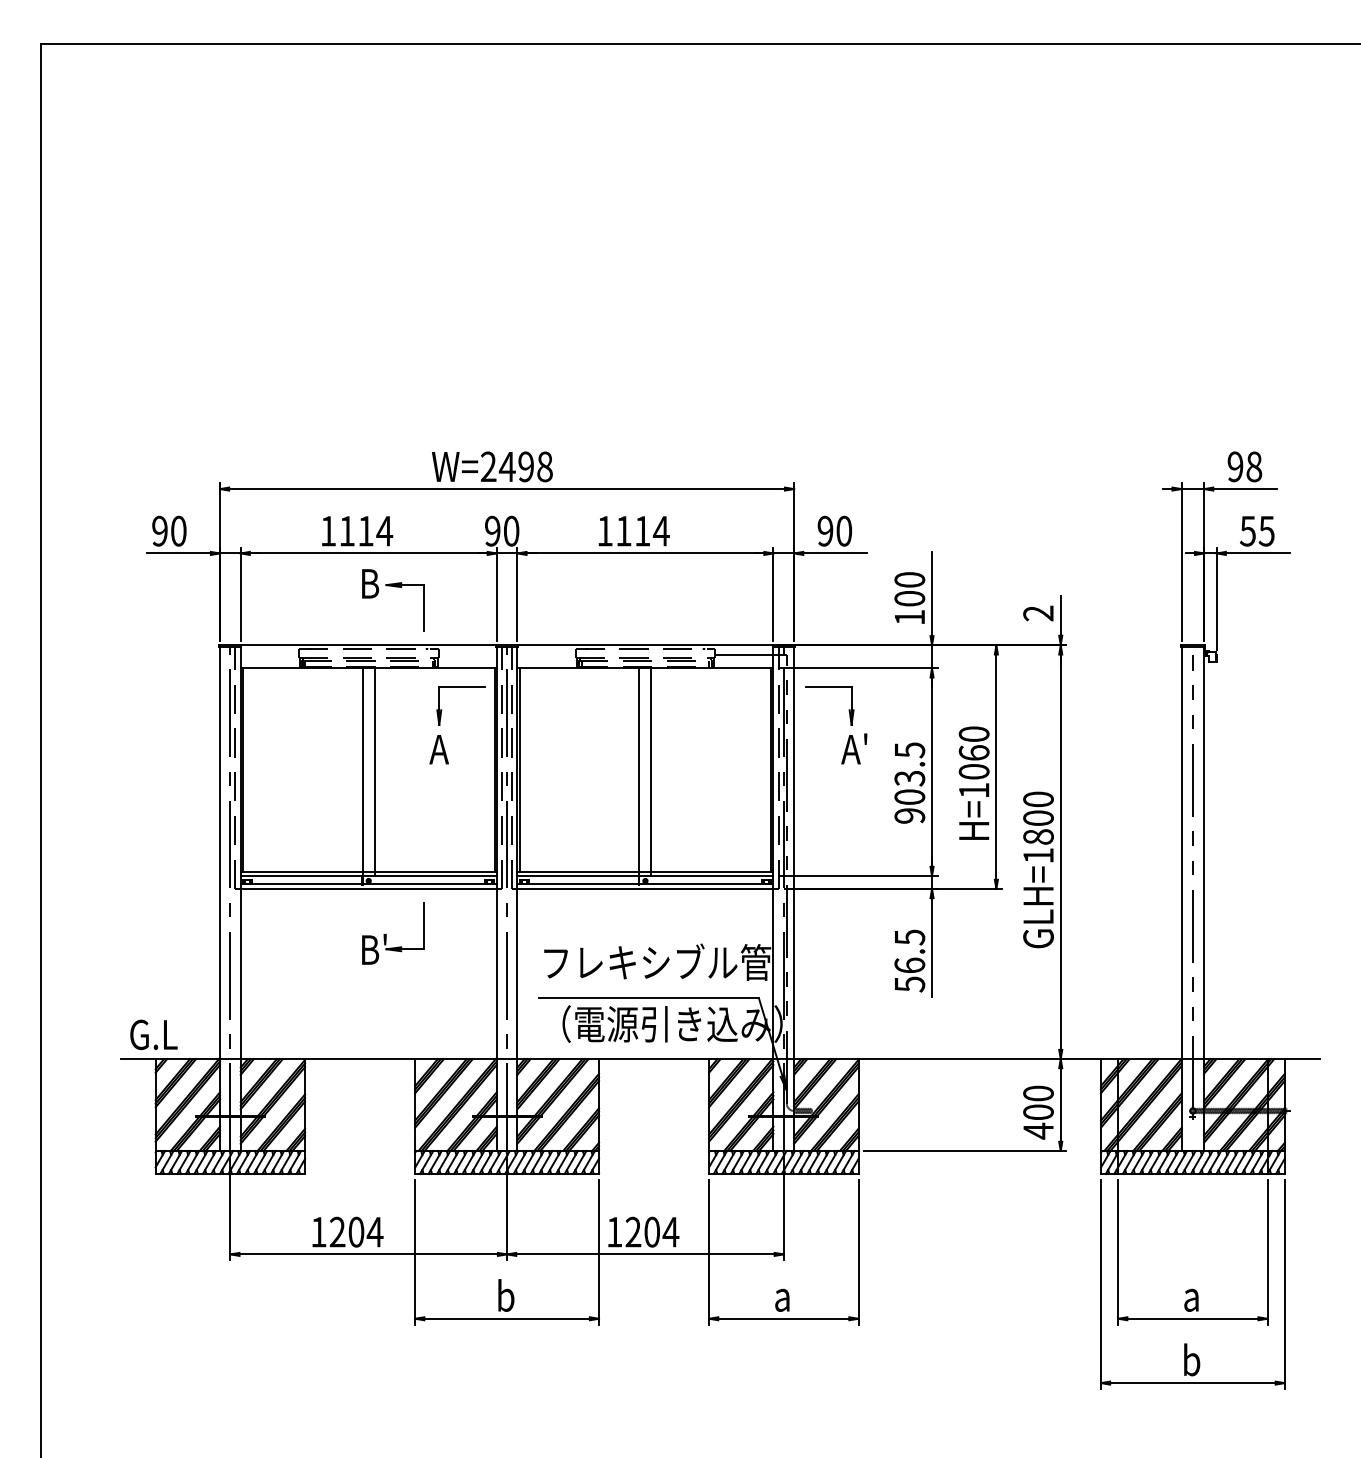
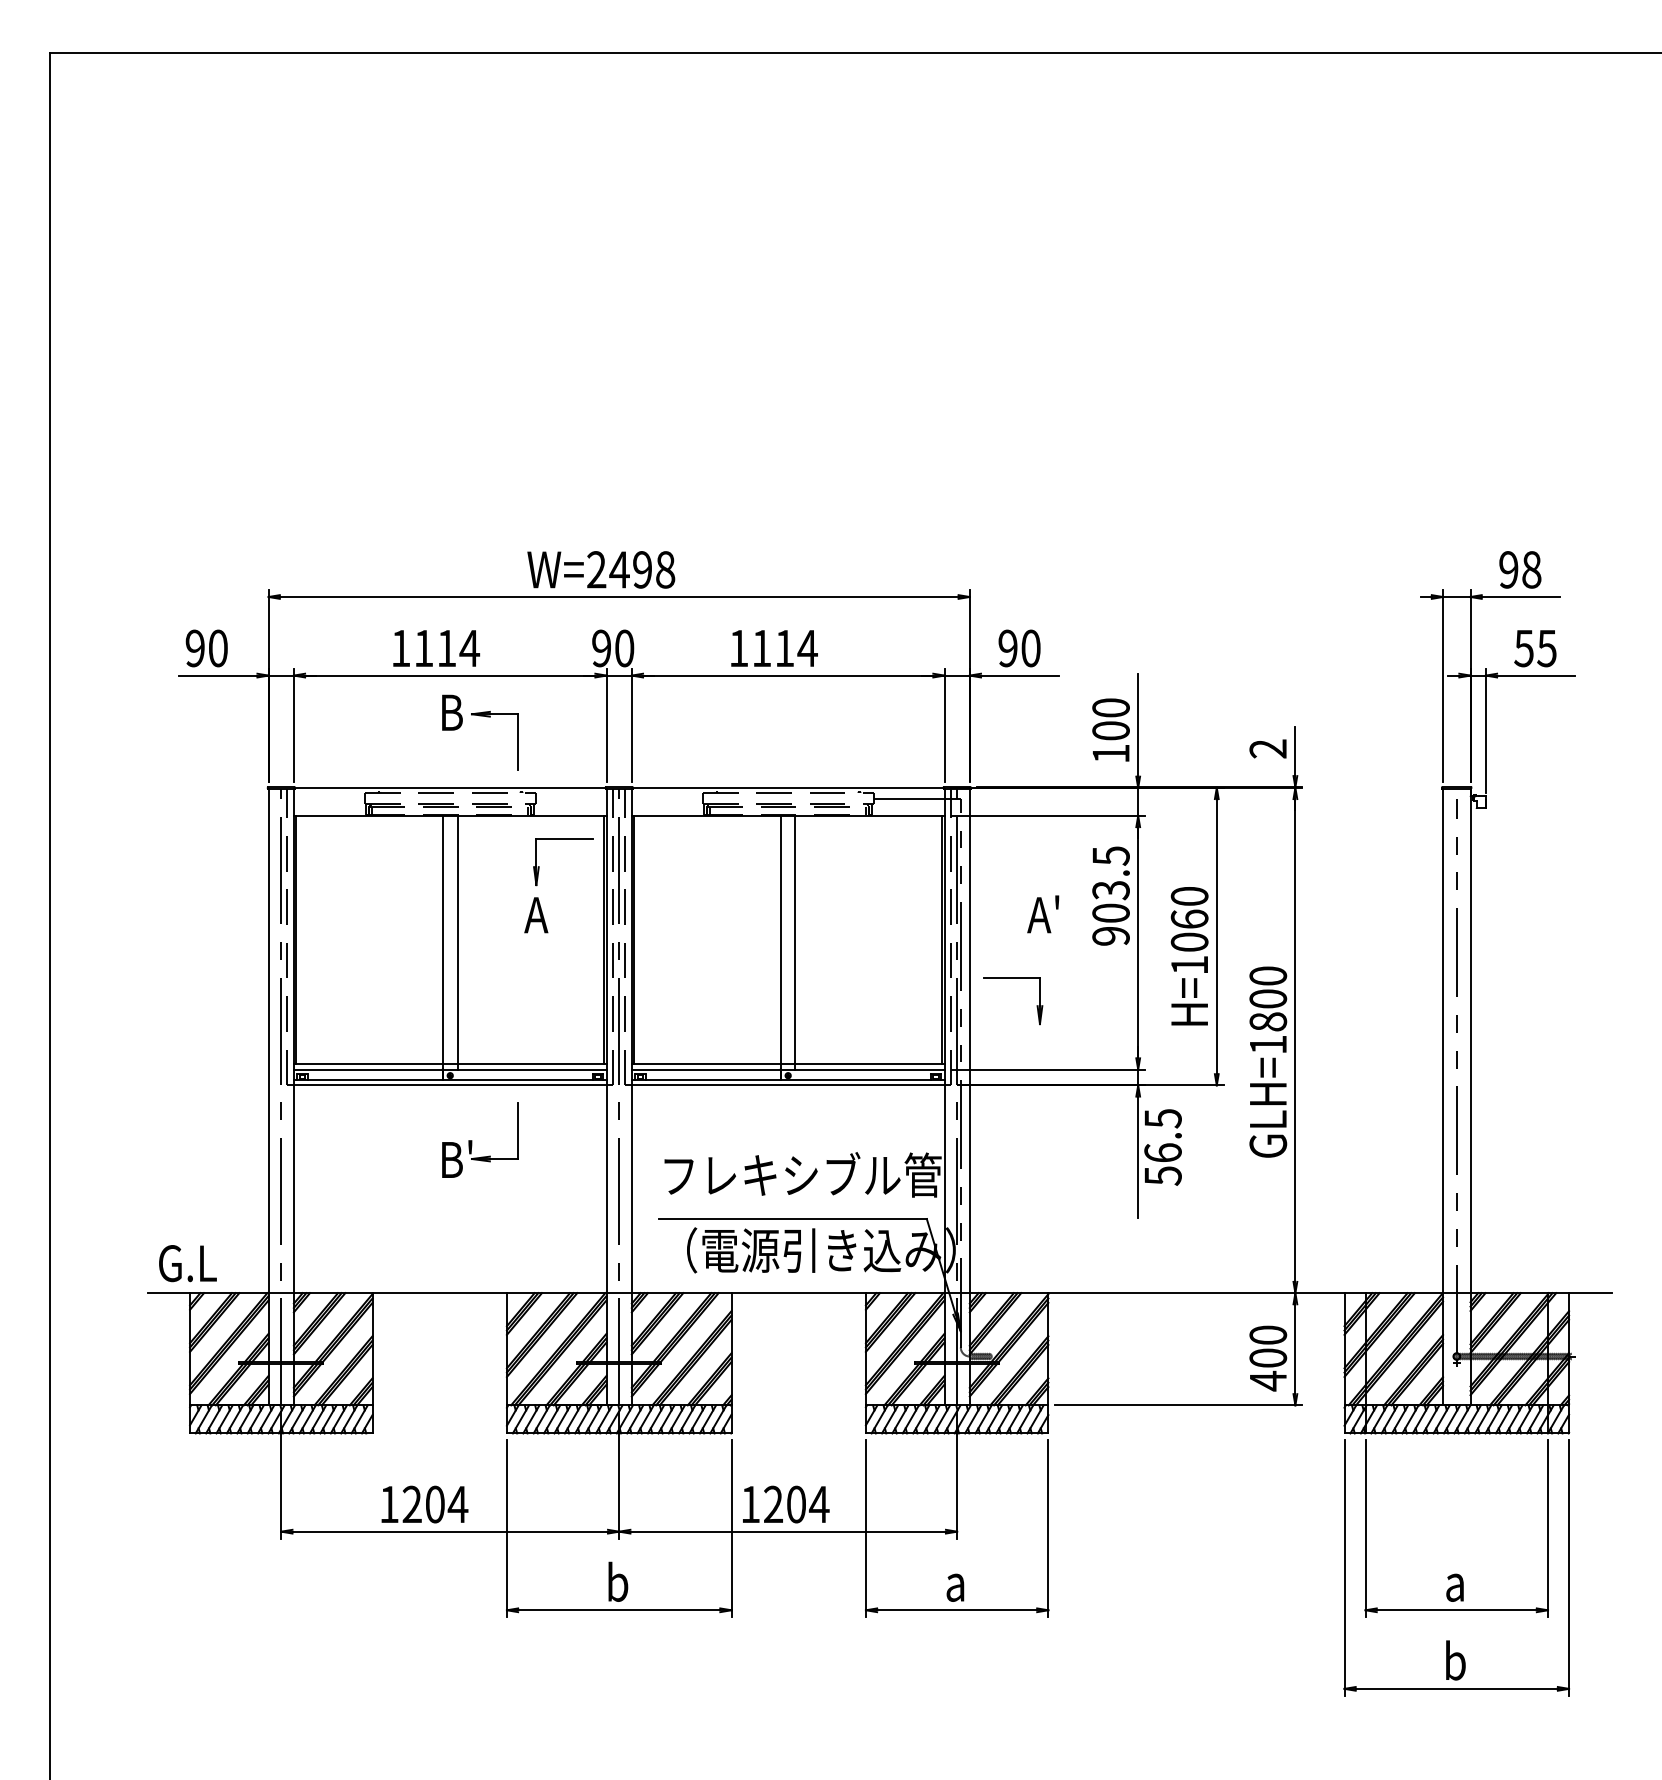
part: (829, 687) -> (1013, 978), moved
text: (909, 782) -> (1110, 895), moved
text: (909, 961) -> (1162, 1147), moved

